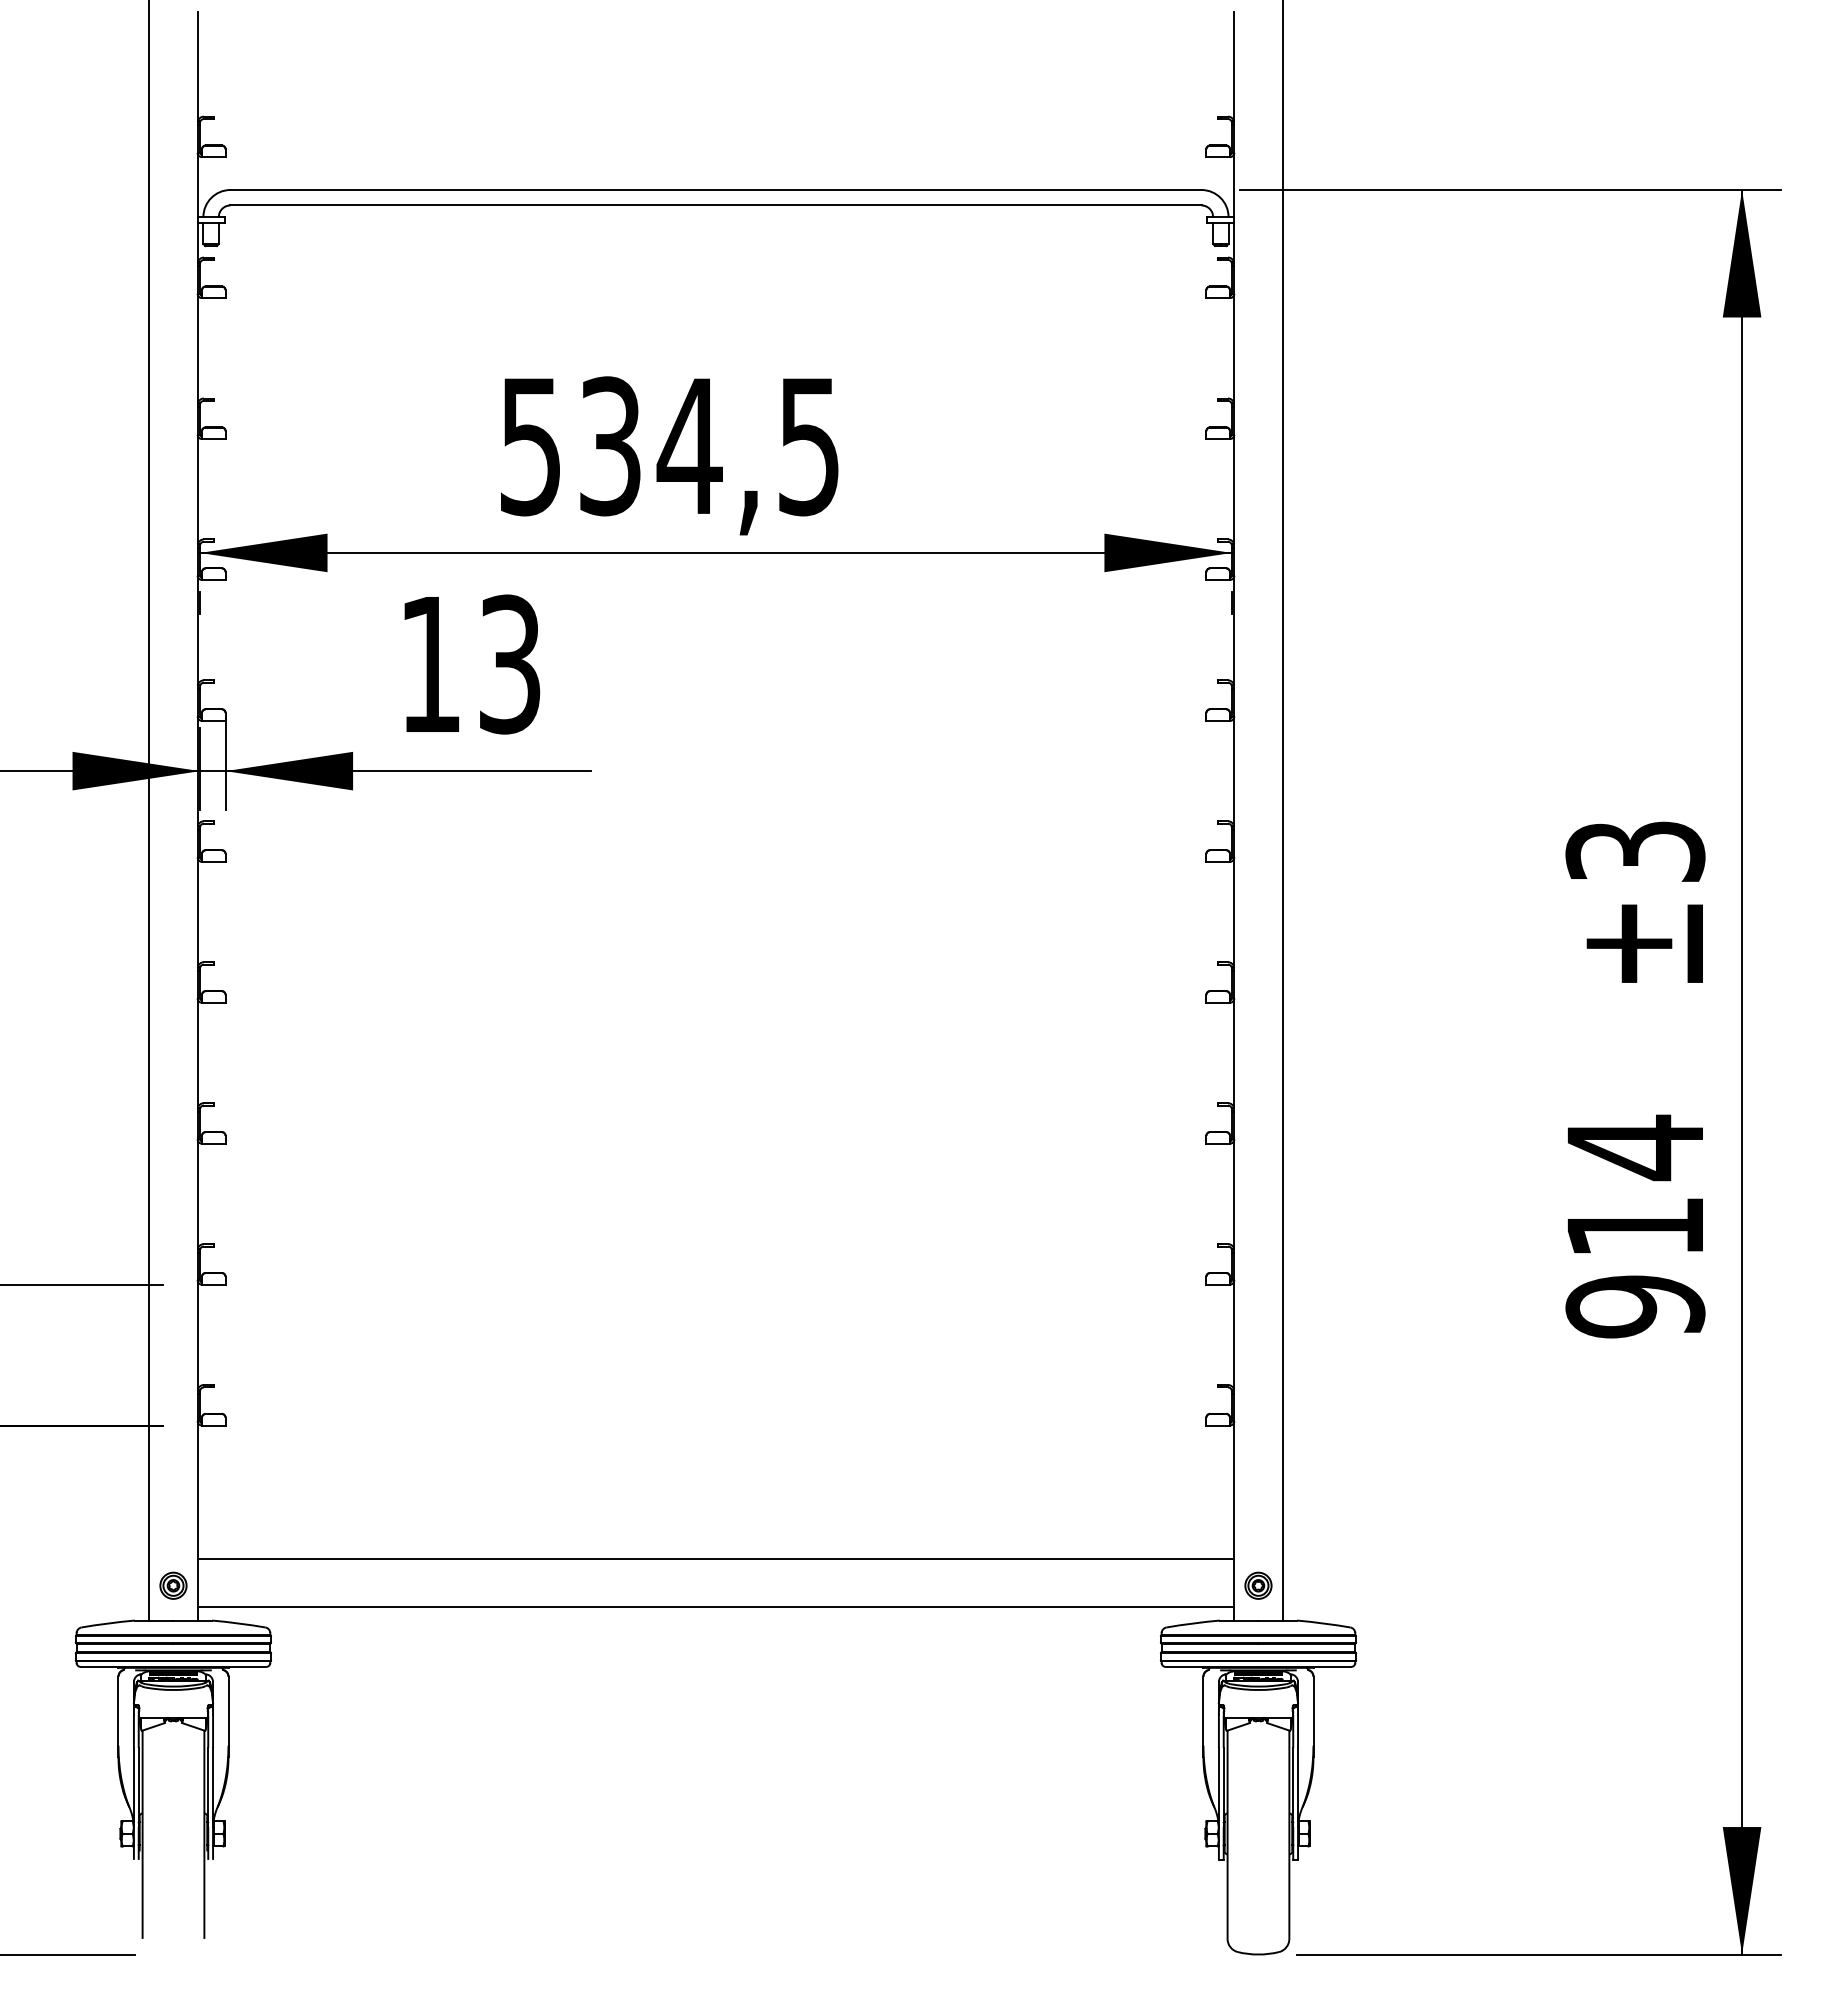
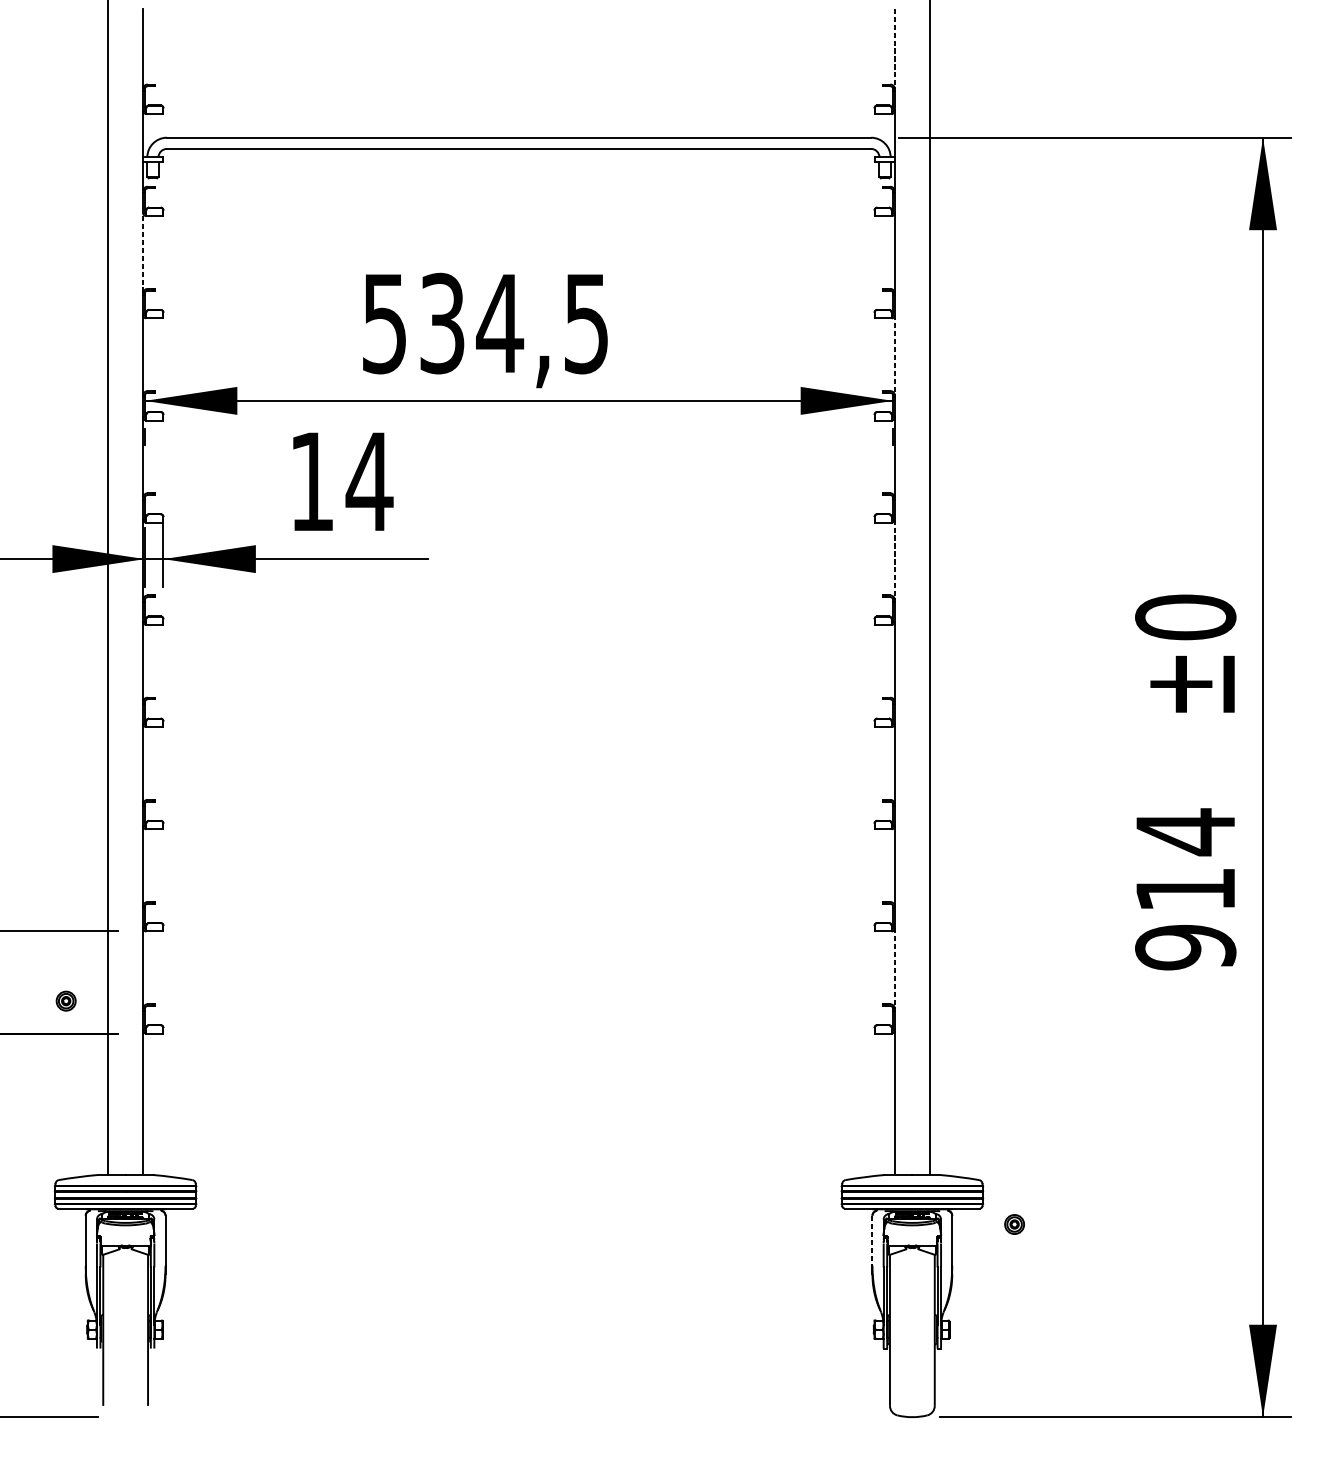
line: (1234, 66) -> (894, 48), solid -> dashed
line: (197, 348) -> (143, 252), solid -> dashed
line: (1234, 489) -> (894, 354), solid -> dashed
text: (509, 664) -> (369, 481), 13 -> 14
line: (1234, 771) -> (894, 559), solid -> dashed
text: (1635, 851) -> (1185, 617), ±3 -> ±0
line: (1234, 1335) -> (894, 968), solid -> dashed
line: (715, 1558) -> (518, 1130), removed
part: (173, 1585) -> (66, 1000), moved
part: (1258, 1585) -> (1014, 1224), moved
line: (715, 1607) -> (518, 1165), removed
line: (1203, 1711) -> (872, 1240), solid -> dashed

